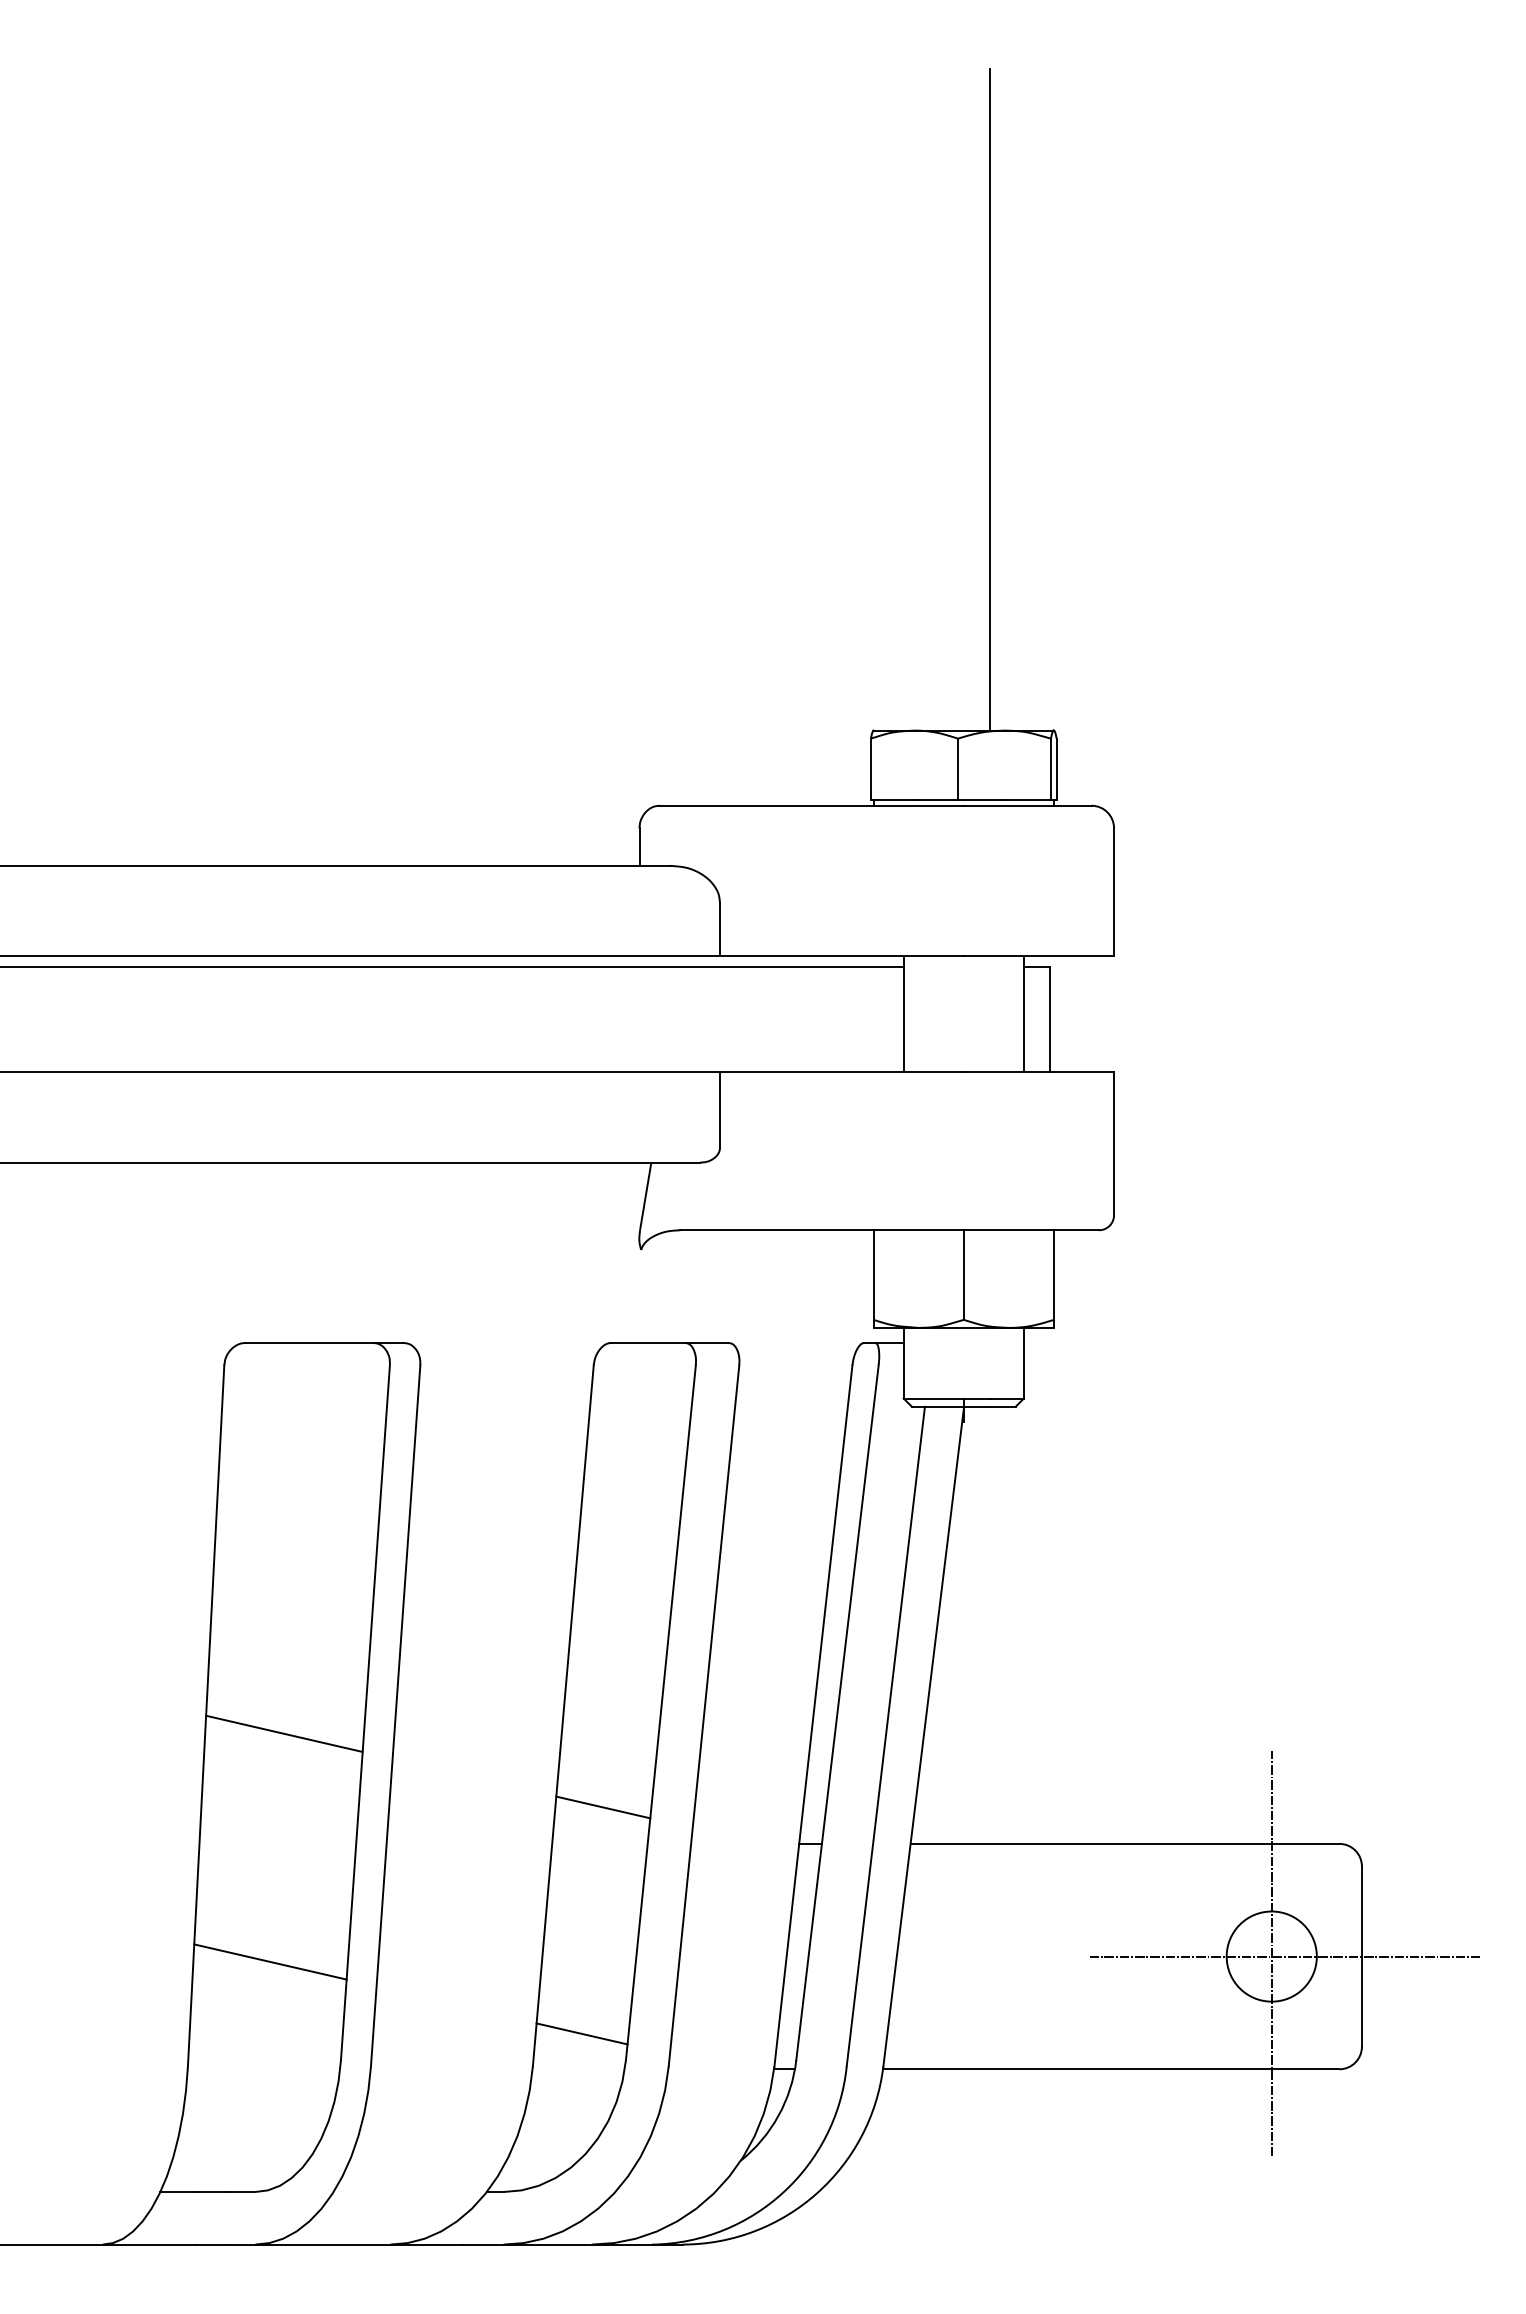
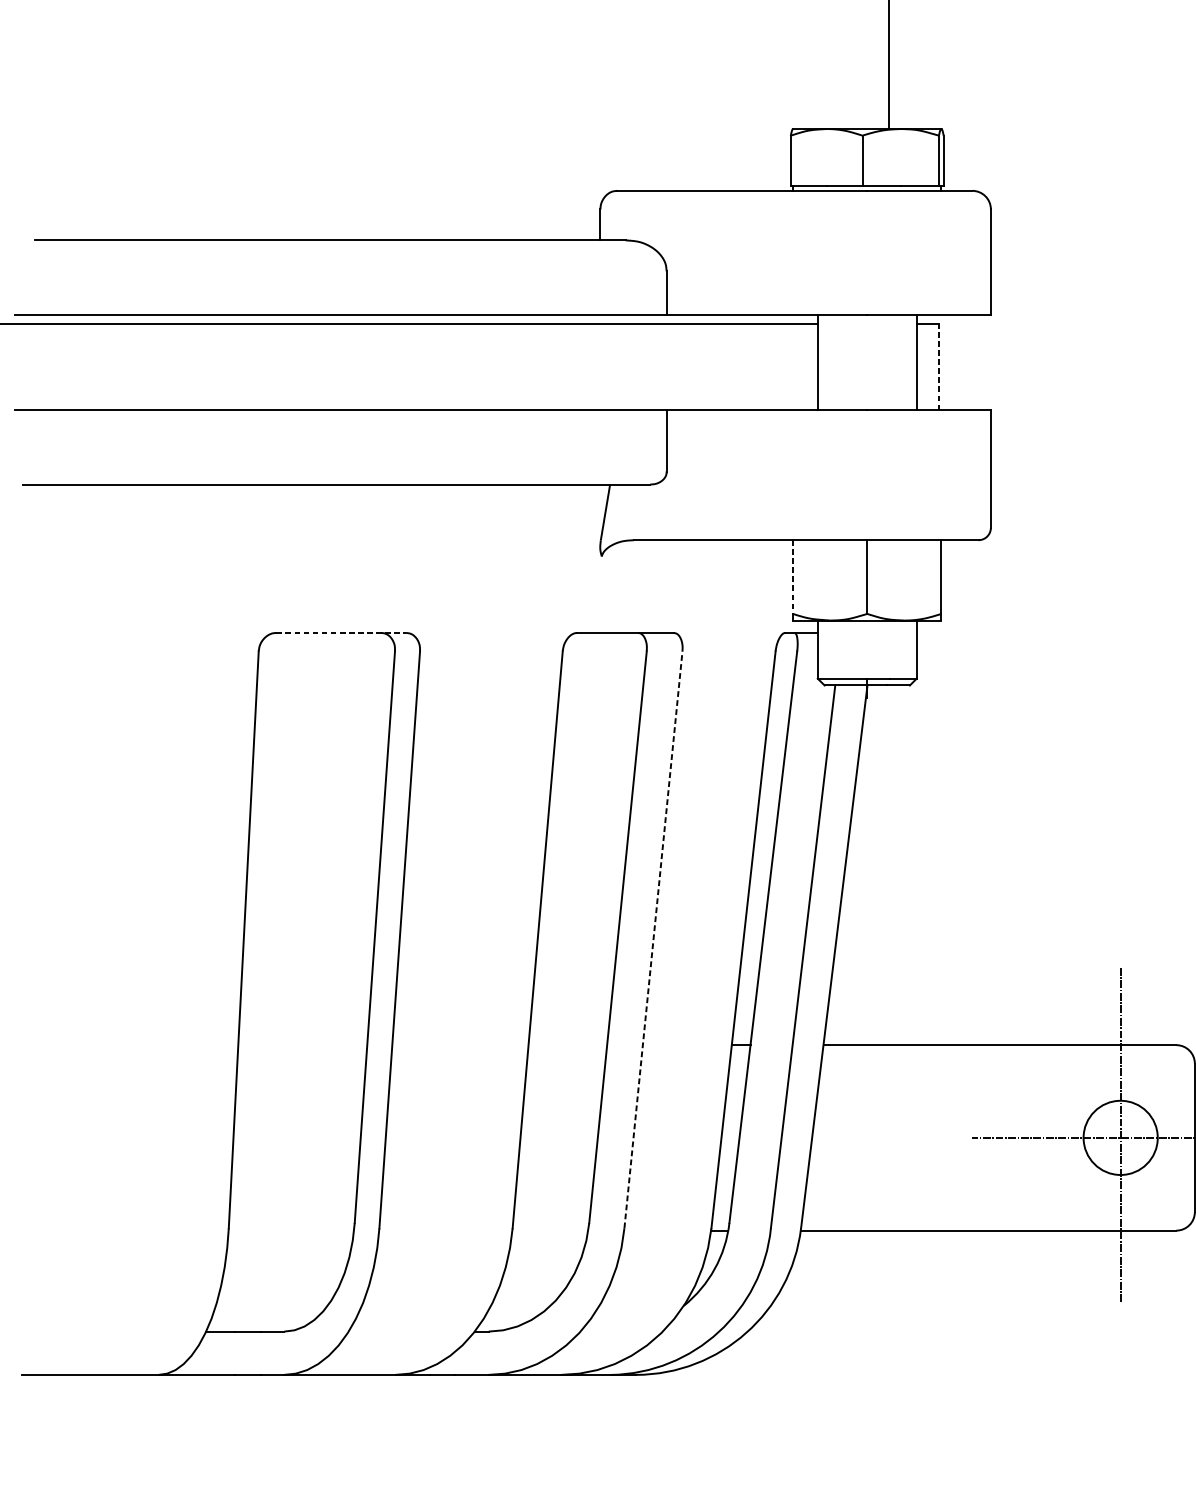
line: (1050, 1019) -> (938, 366), solid -> dashed
line: (873, 1275) -> (792, 577), solid -> dashed
line: (324, 1342) -> (341, 632), solid -> dashed
line: (704, 1715) -> (653, 939), solid -> dashed
line: (284, 1733) -> (308, 954), removed
line: (603, 1807) -> (570, 1015), removed
line: (270, 1961) -> (296, 1141), removed
line: (581, 2033) -> (552, 1201), removed

